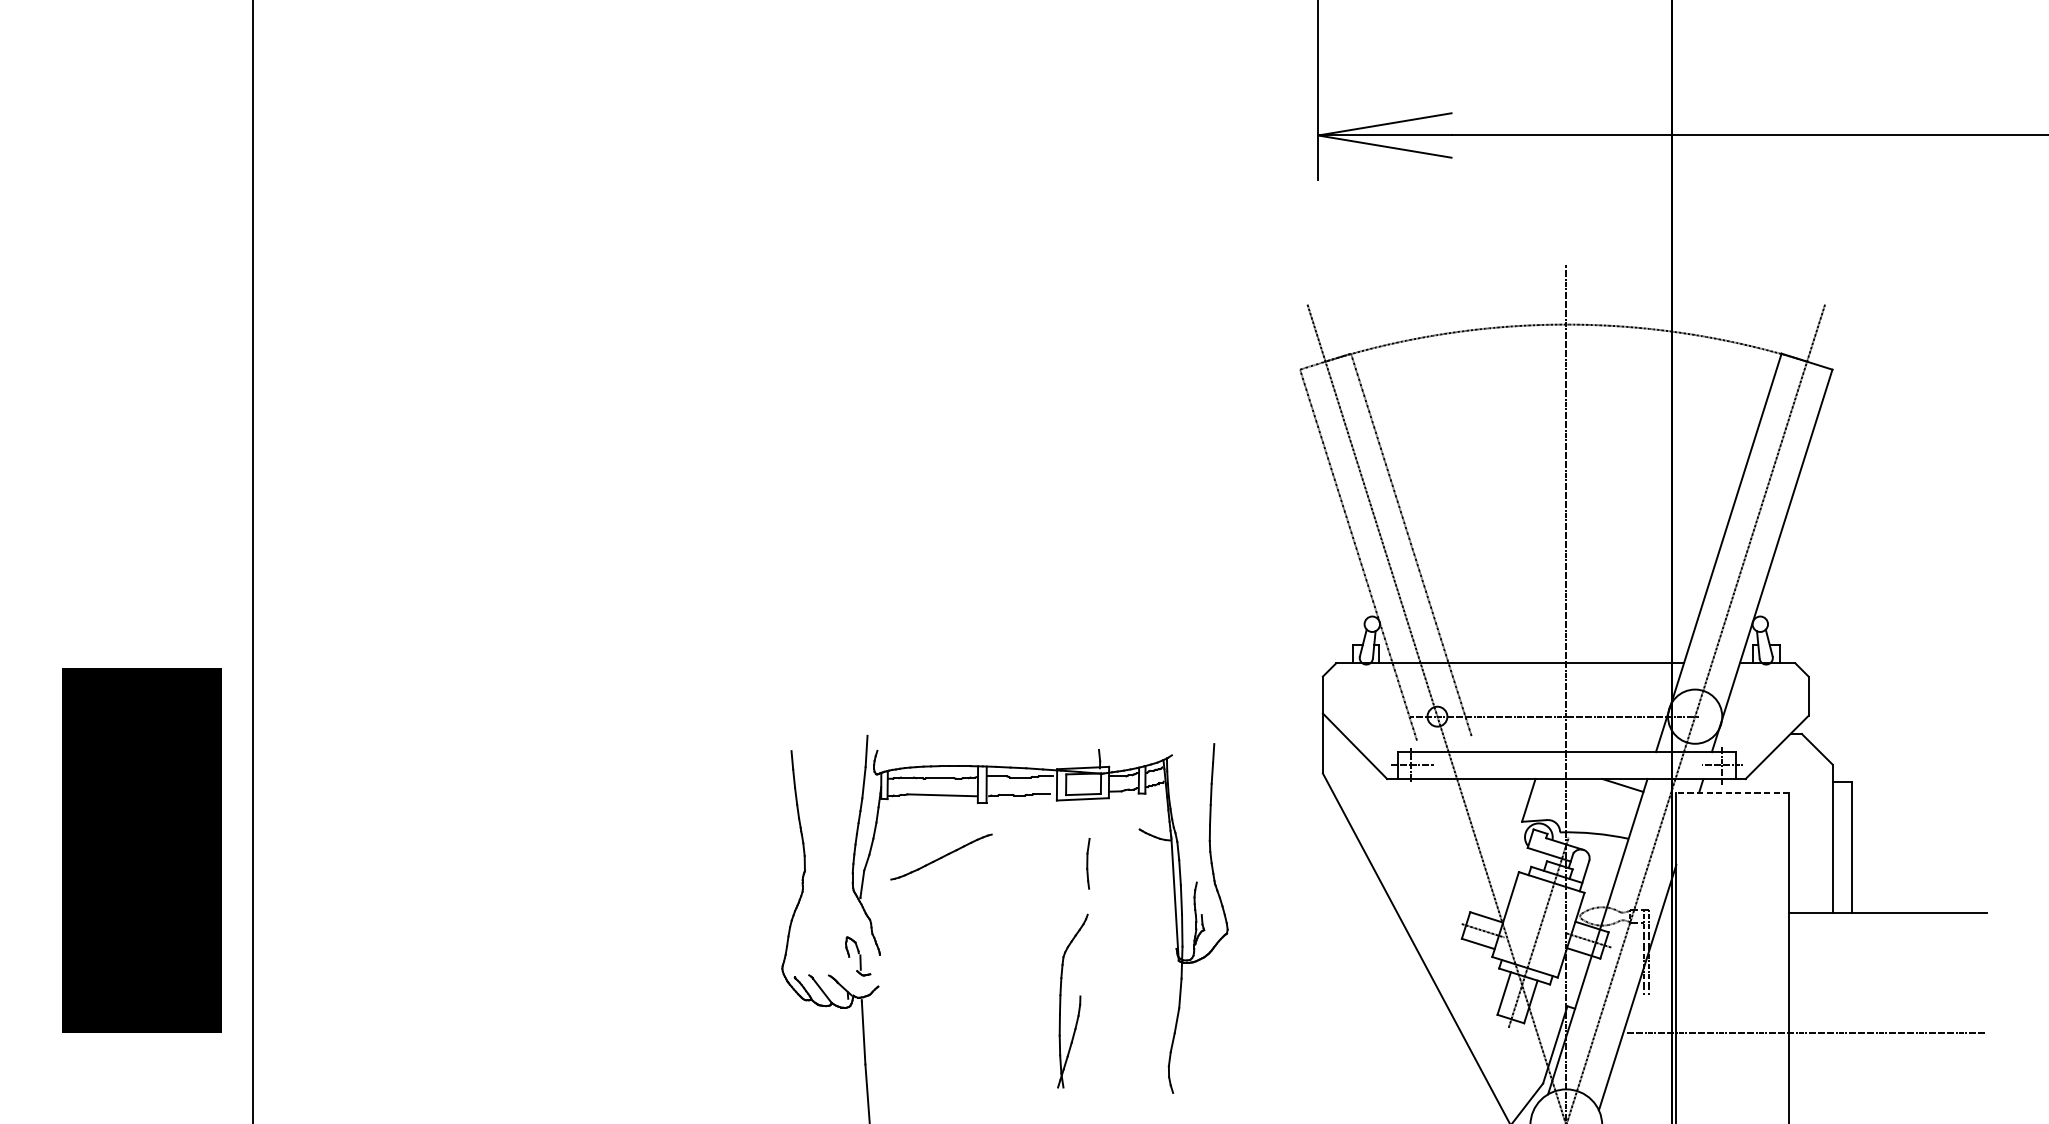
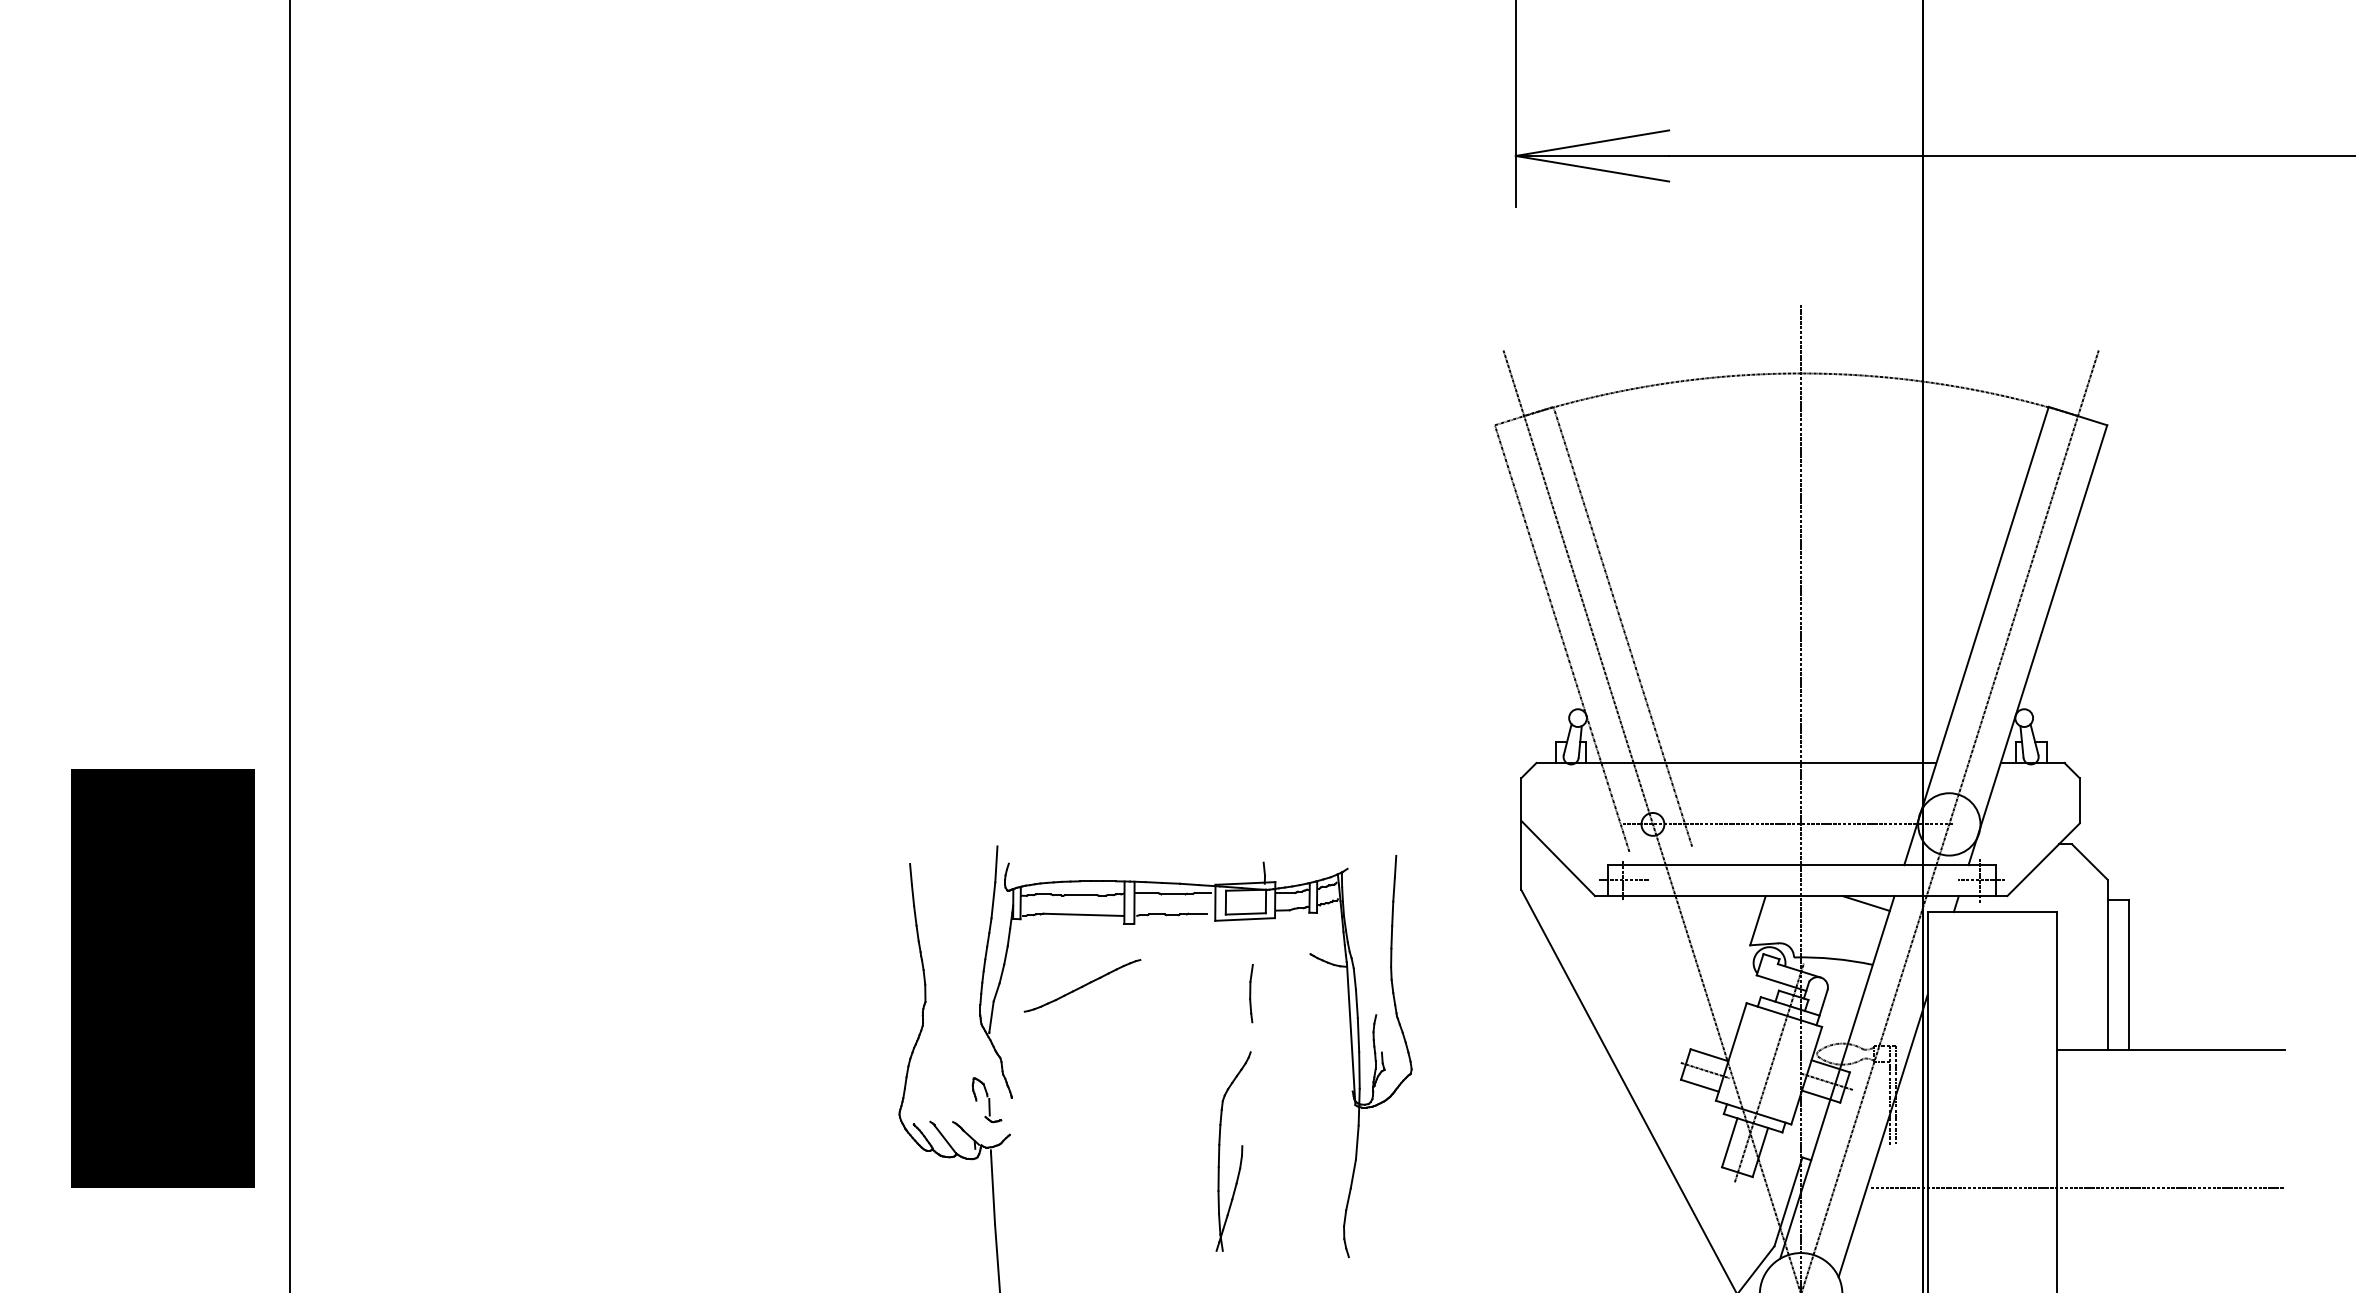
line: (1732, 793) -> (1992, 912), dashed -> solid

